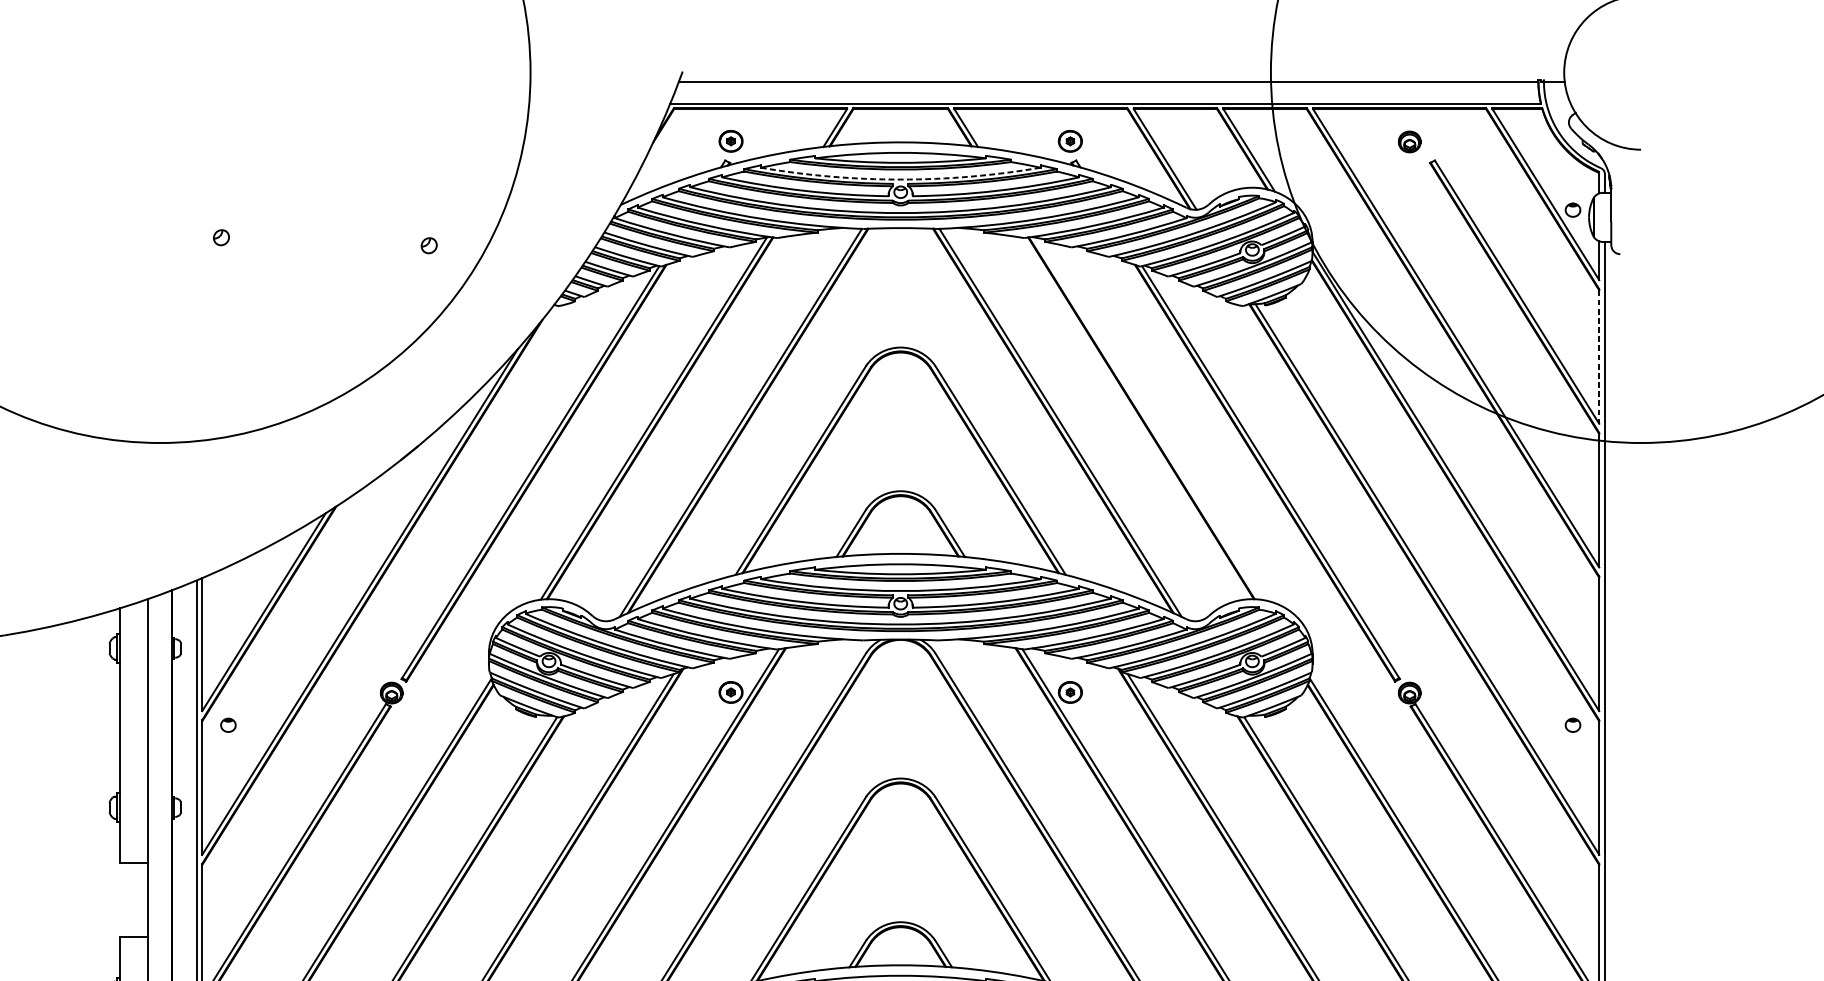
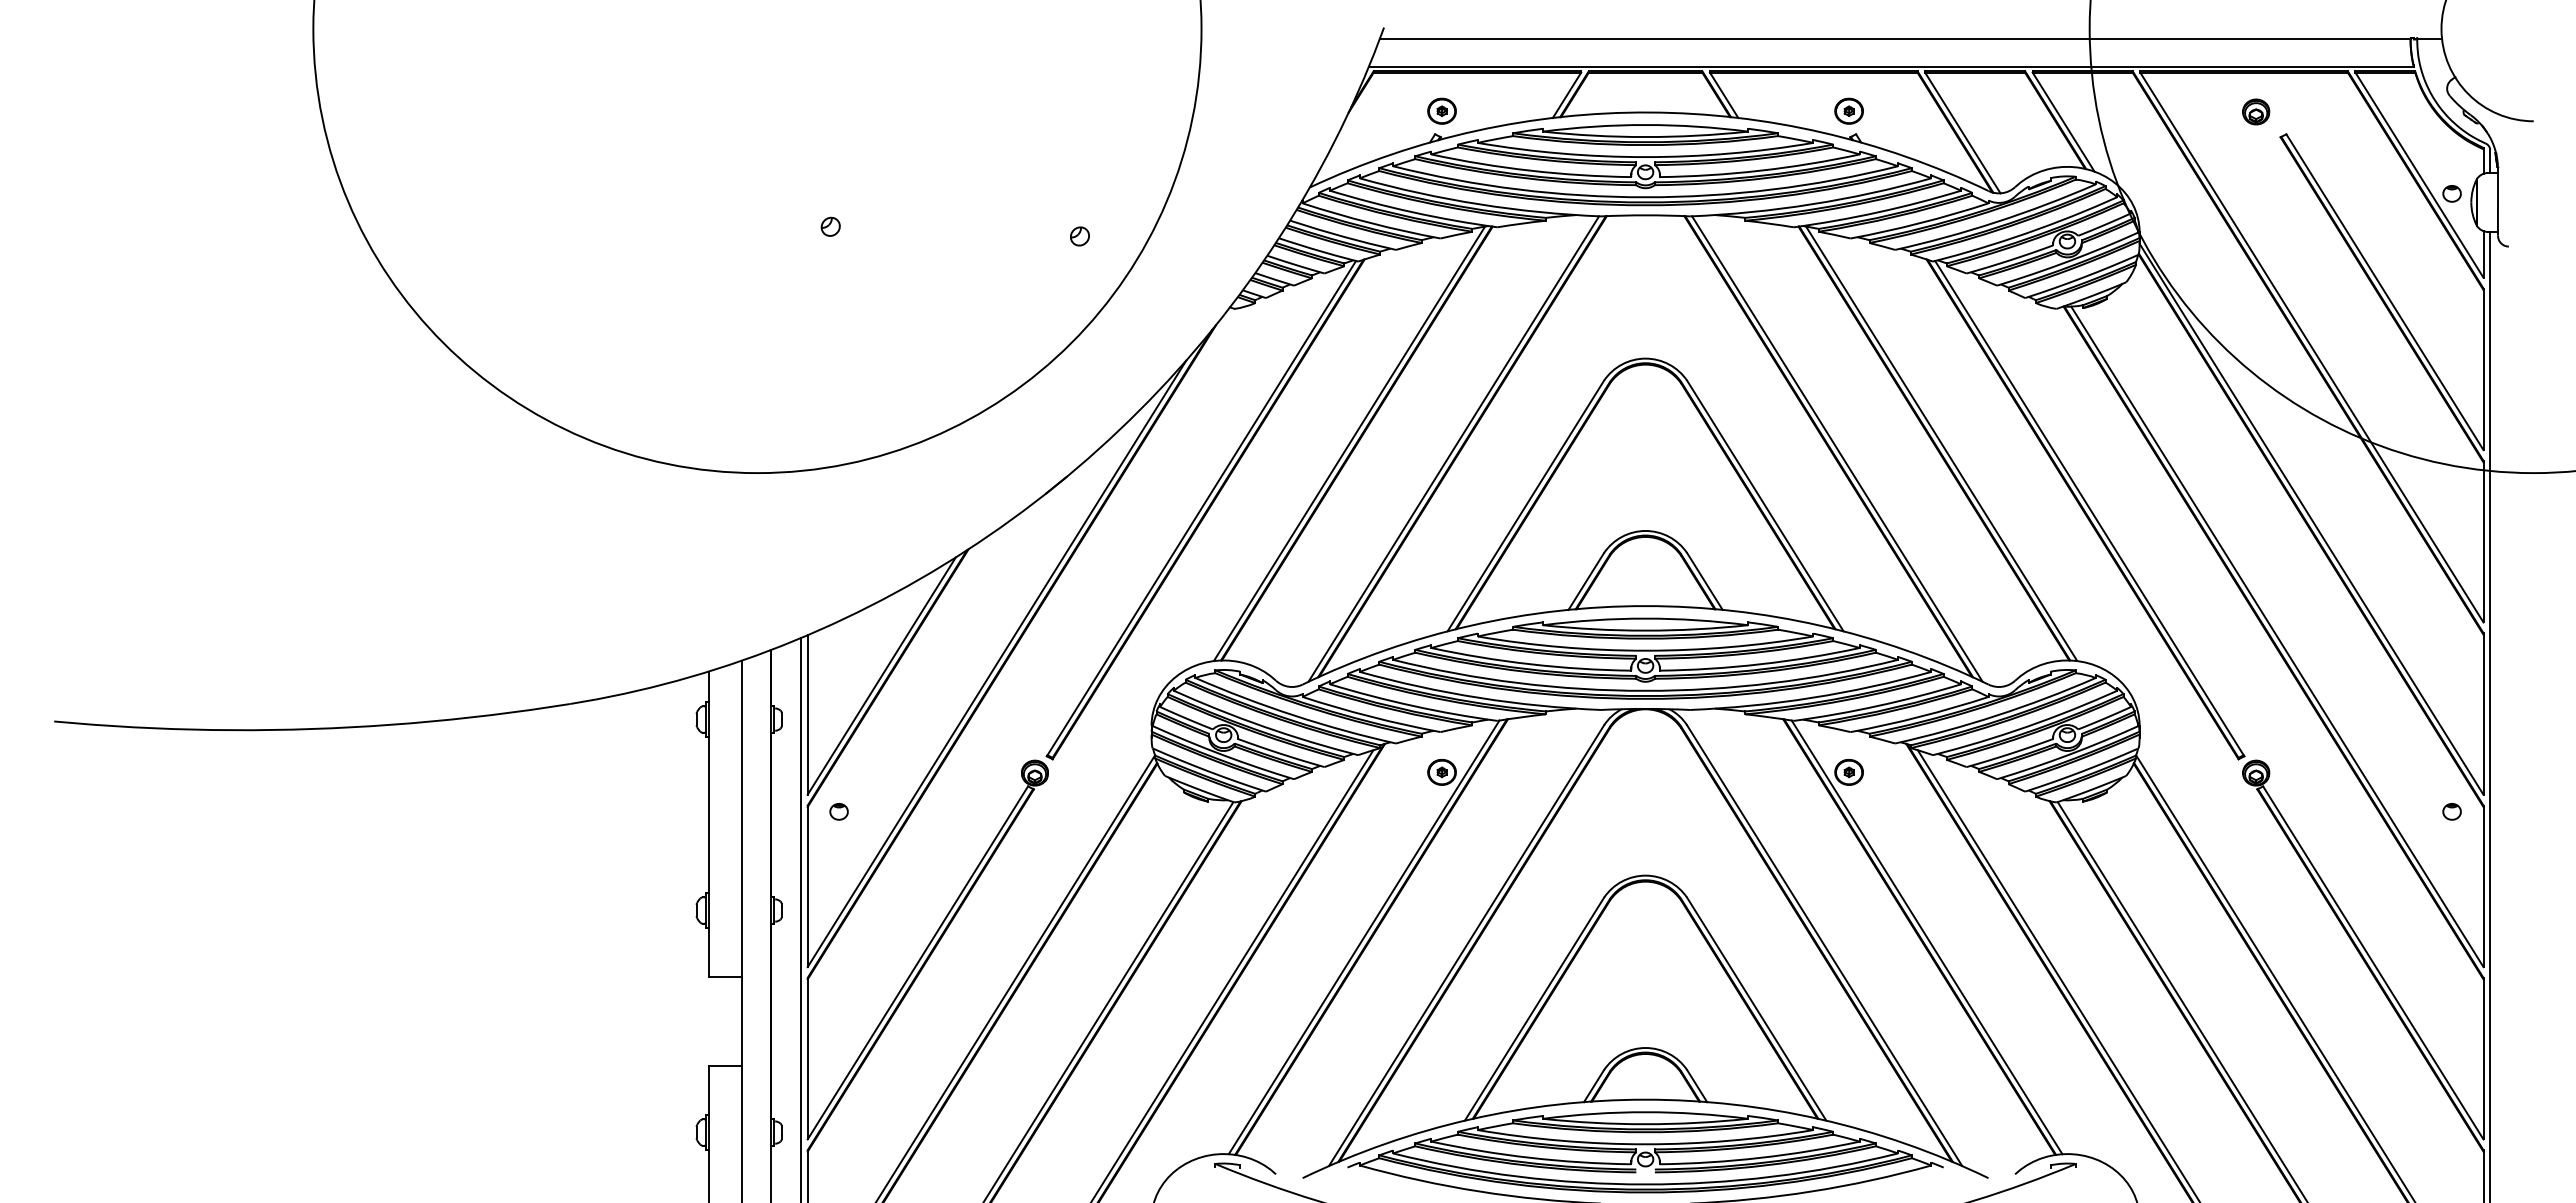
arc: (900, 179) -> (1645, 157), dashed -> solid
line: (1599, 357) -> (2483, 370), dashed -> solid
line: (1147, 418) -> (1941, 443), added

